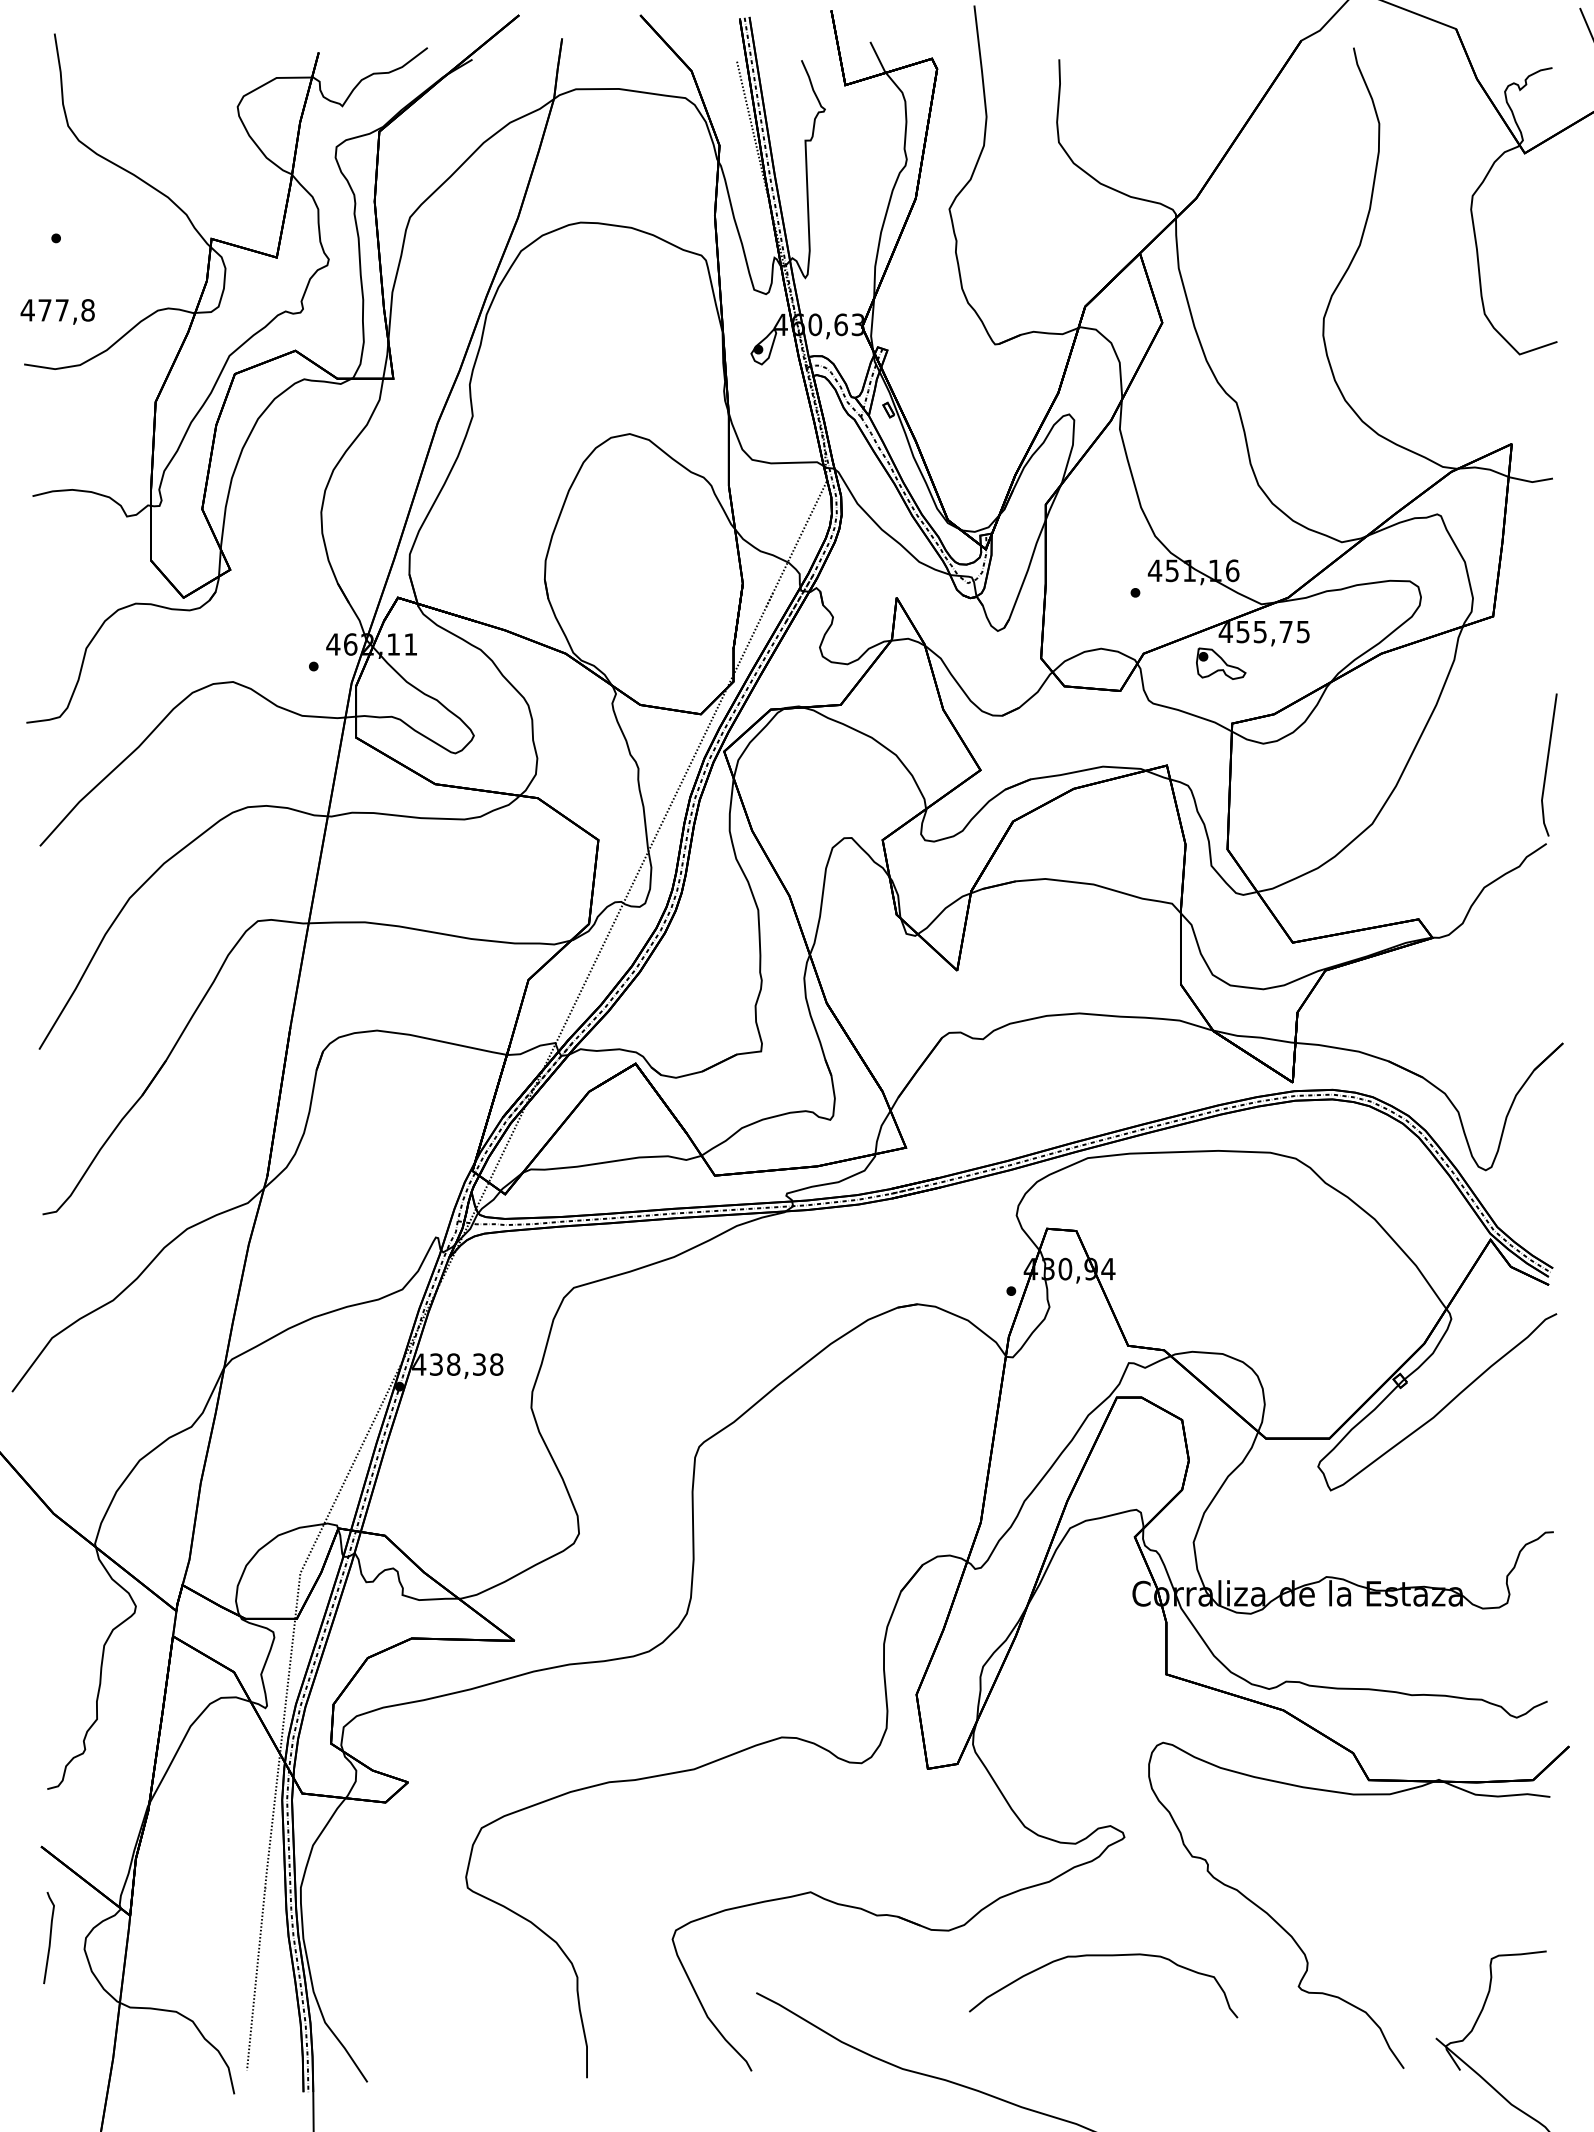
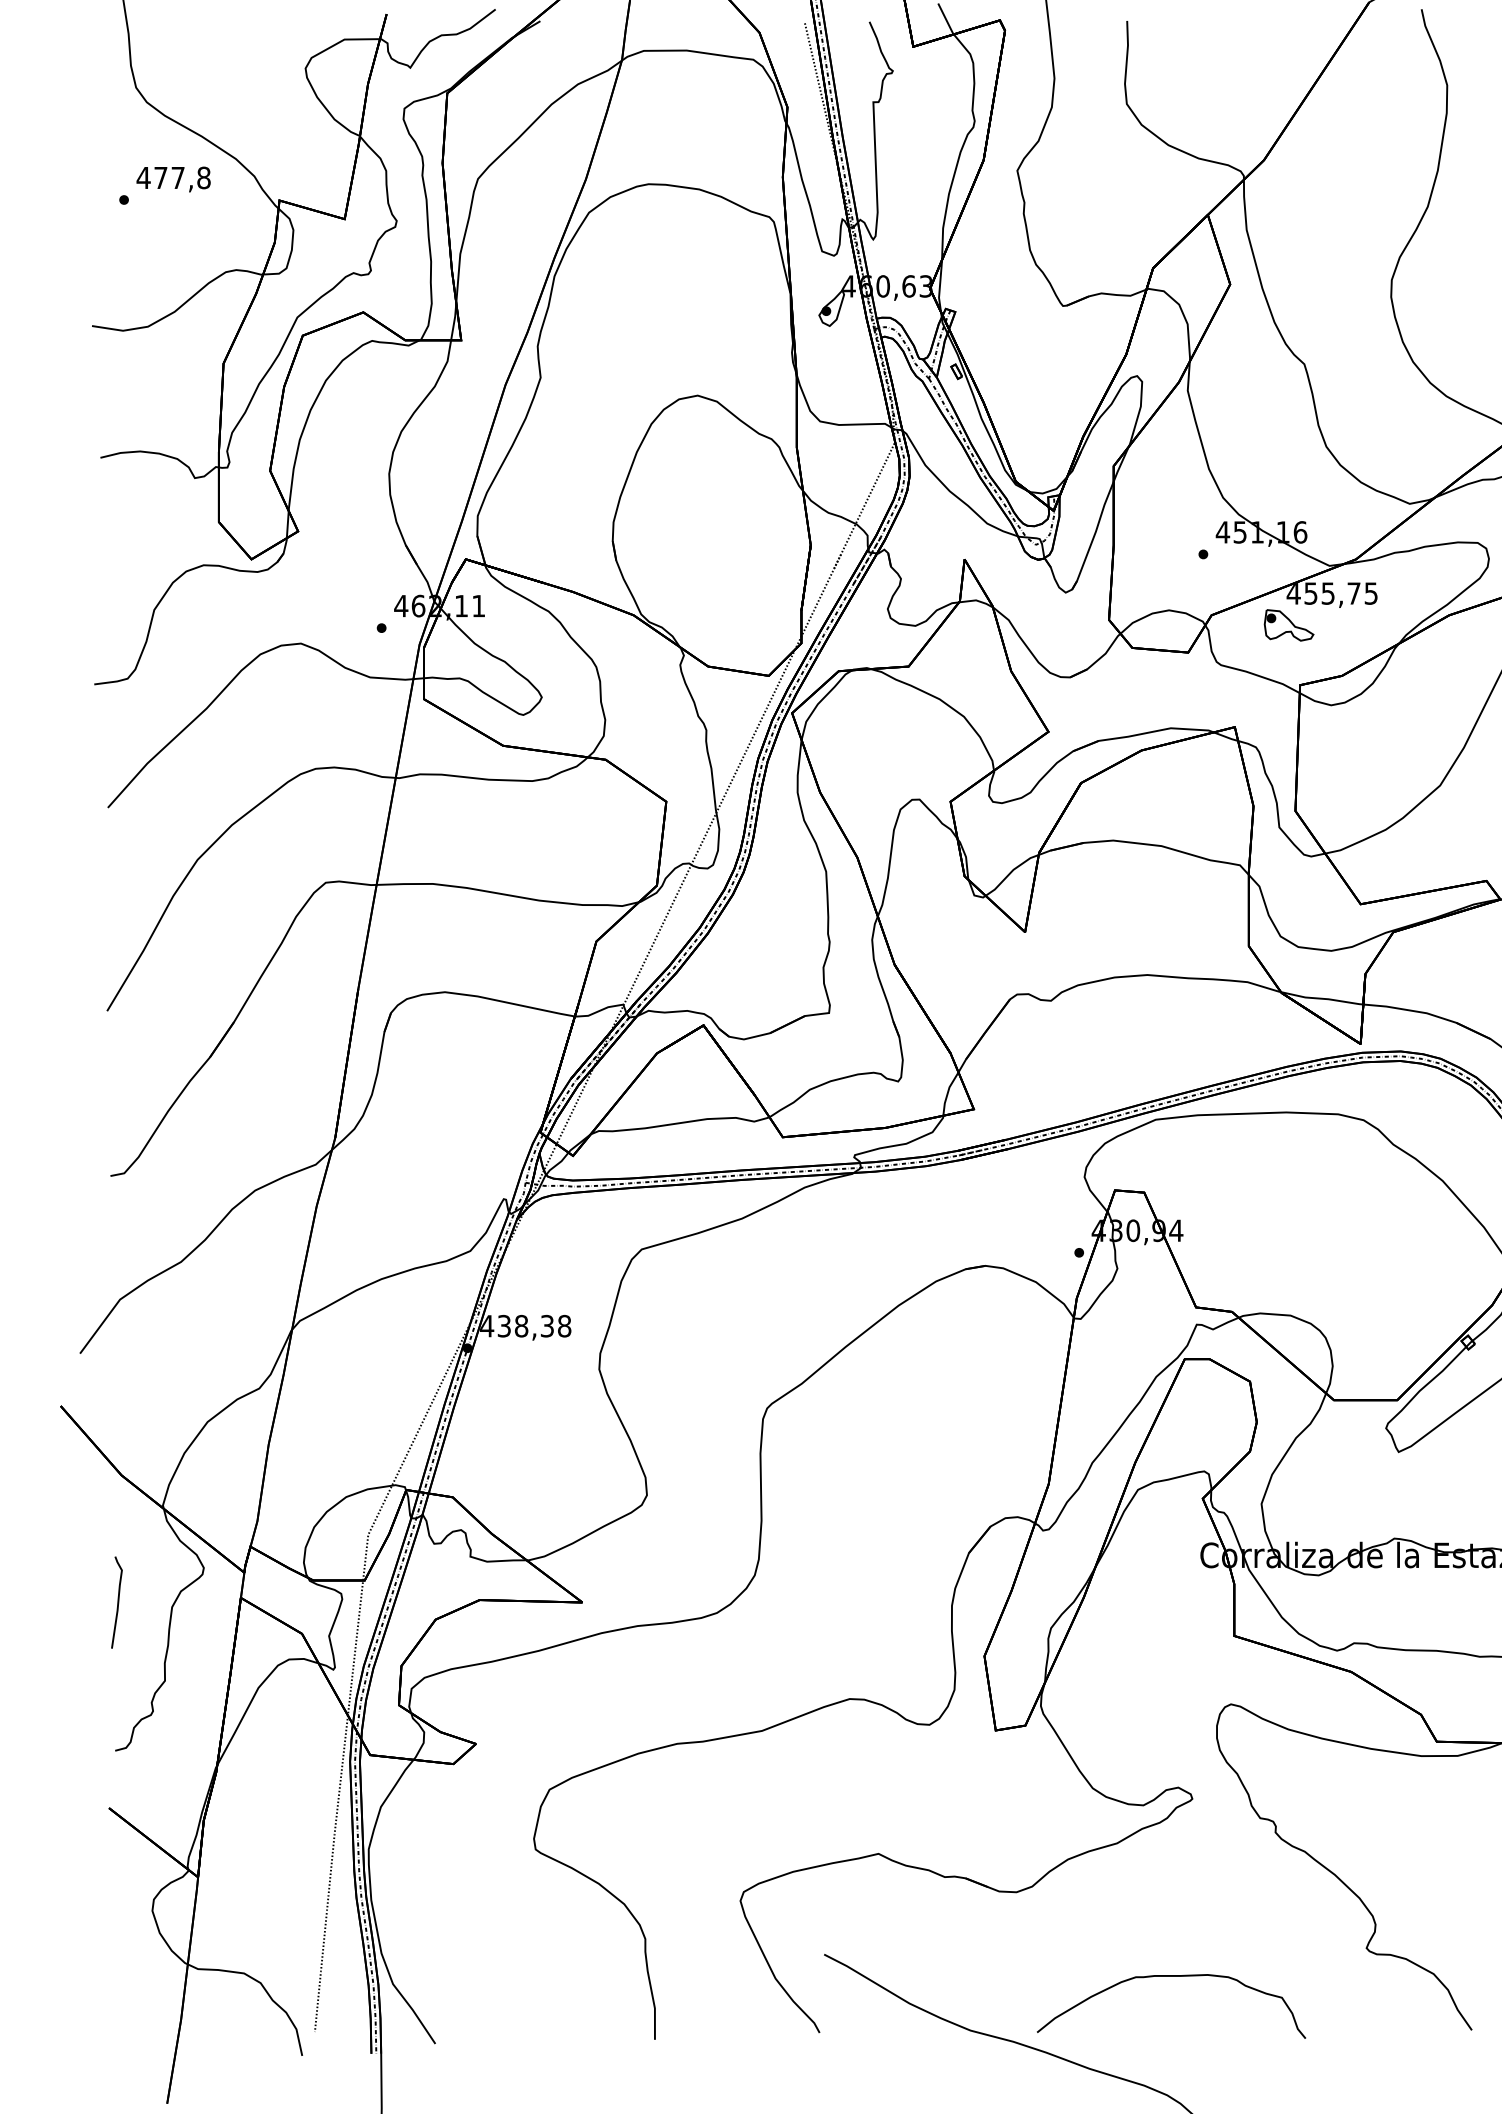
text: (57, 311) -> (173, 179), moved
curve: (49, 1938) -> (117, 1603), moved
curve: (1103, 1956) -> (1171, 1977), moved

